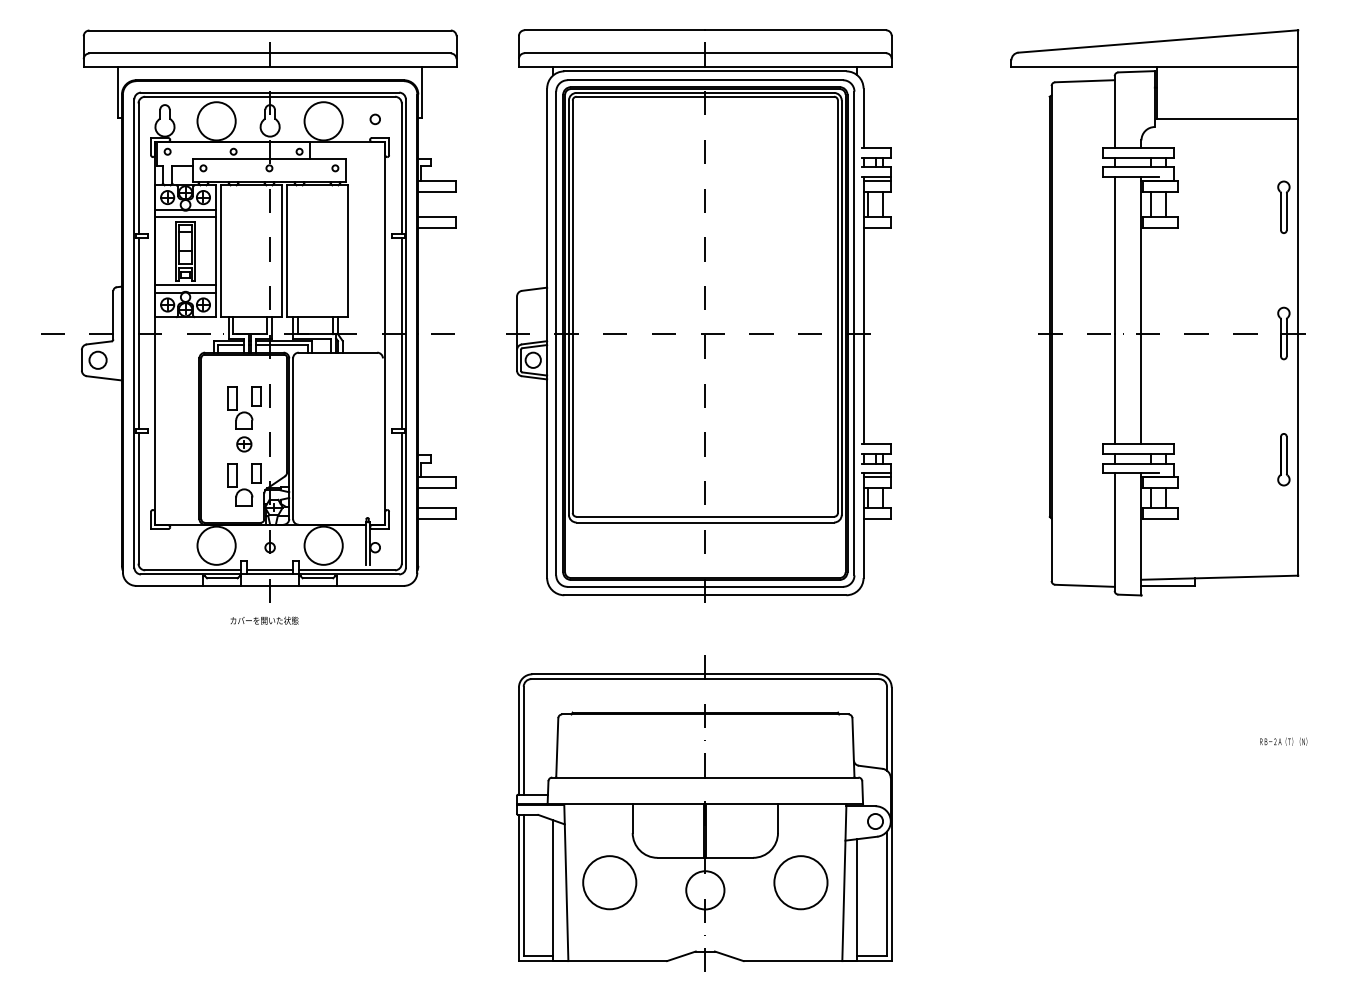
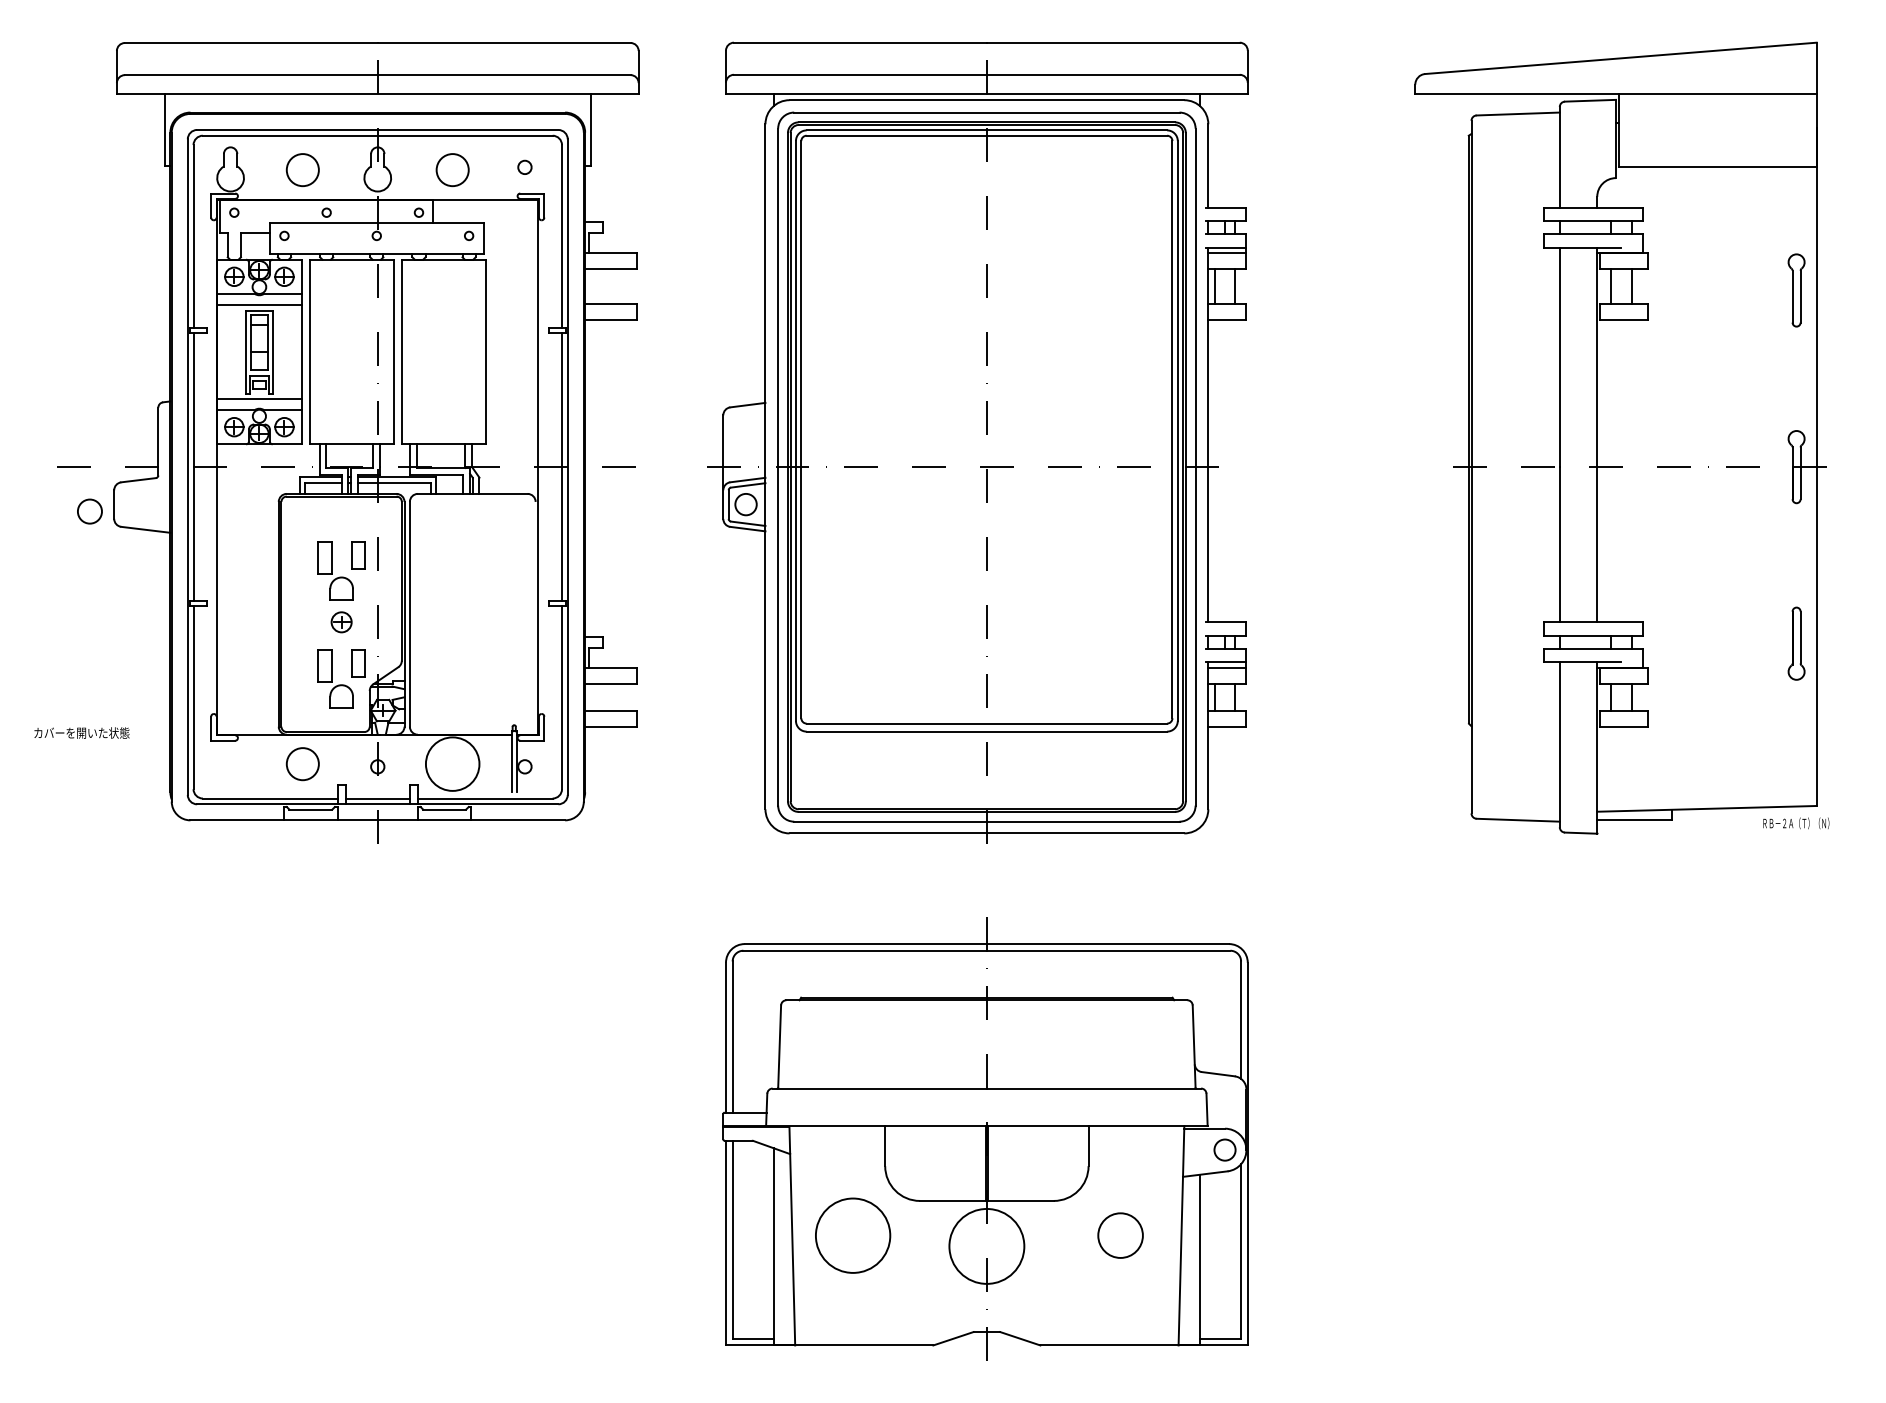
circle: (216, 120) -> (302, 169), size x0.6
circle: (323, 120) -> (452, 169), size x0.6
circle: (97, 360) -> (89, 511), moved
circle: (216, 545) -> (302, 763), size x0.6
text: (264, 620) -> (81, 732), moved
text: (1283, 741) -> (1796, 823), moved
circle: (800, 882) -> (1120, 1235), size x0.6
circle: (705, 890) -> (986, 1246), size x1.4

